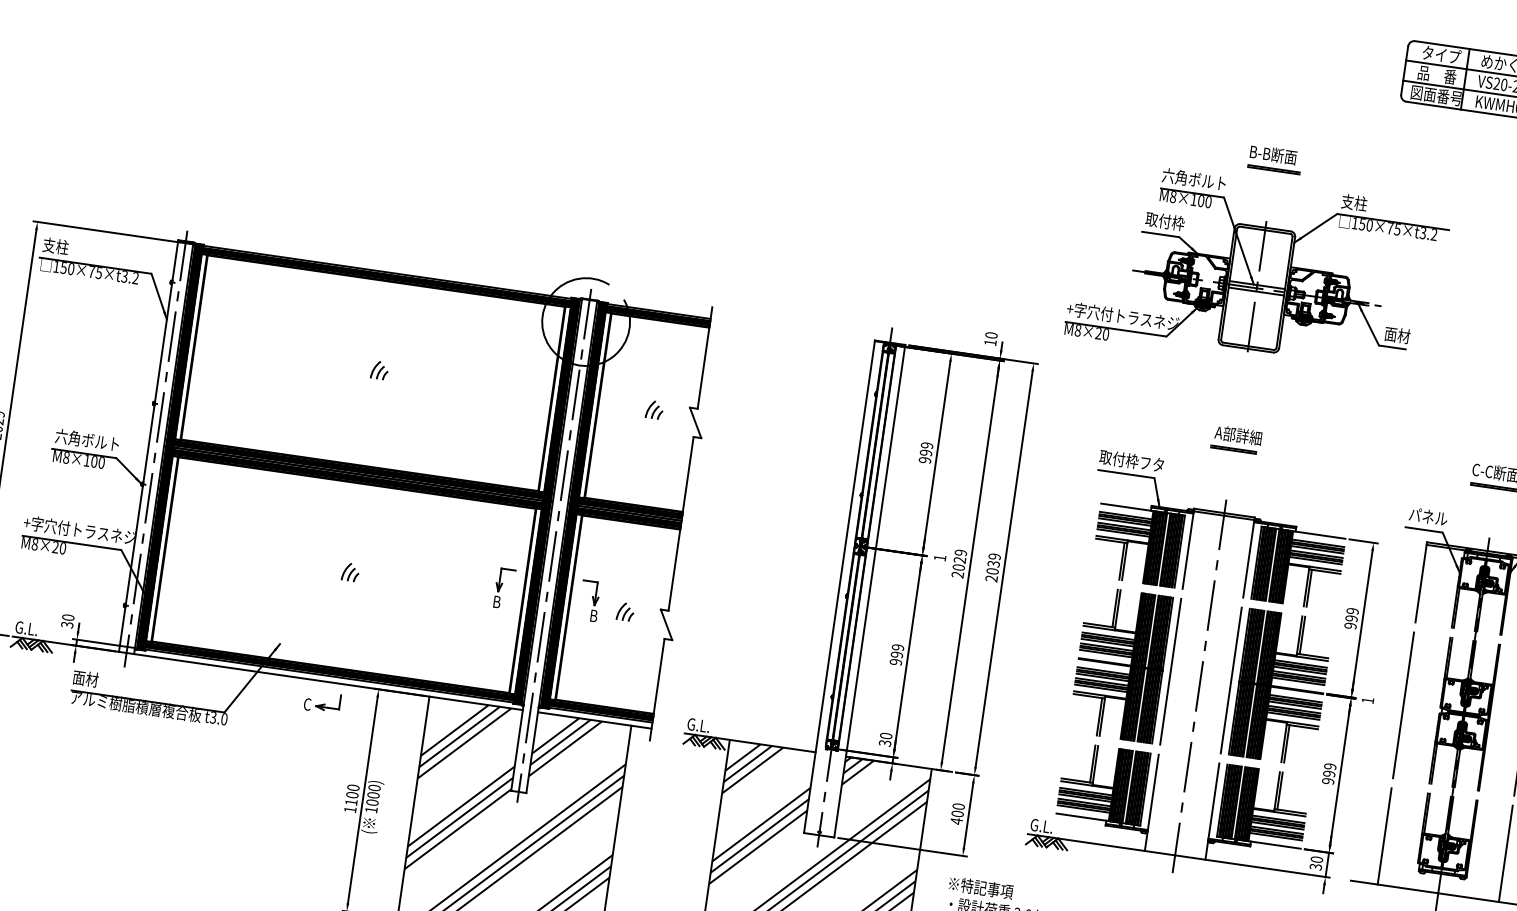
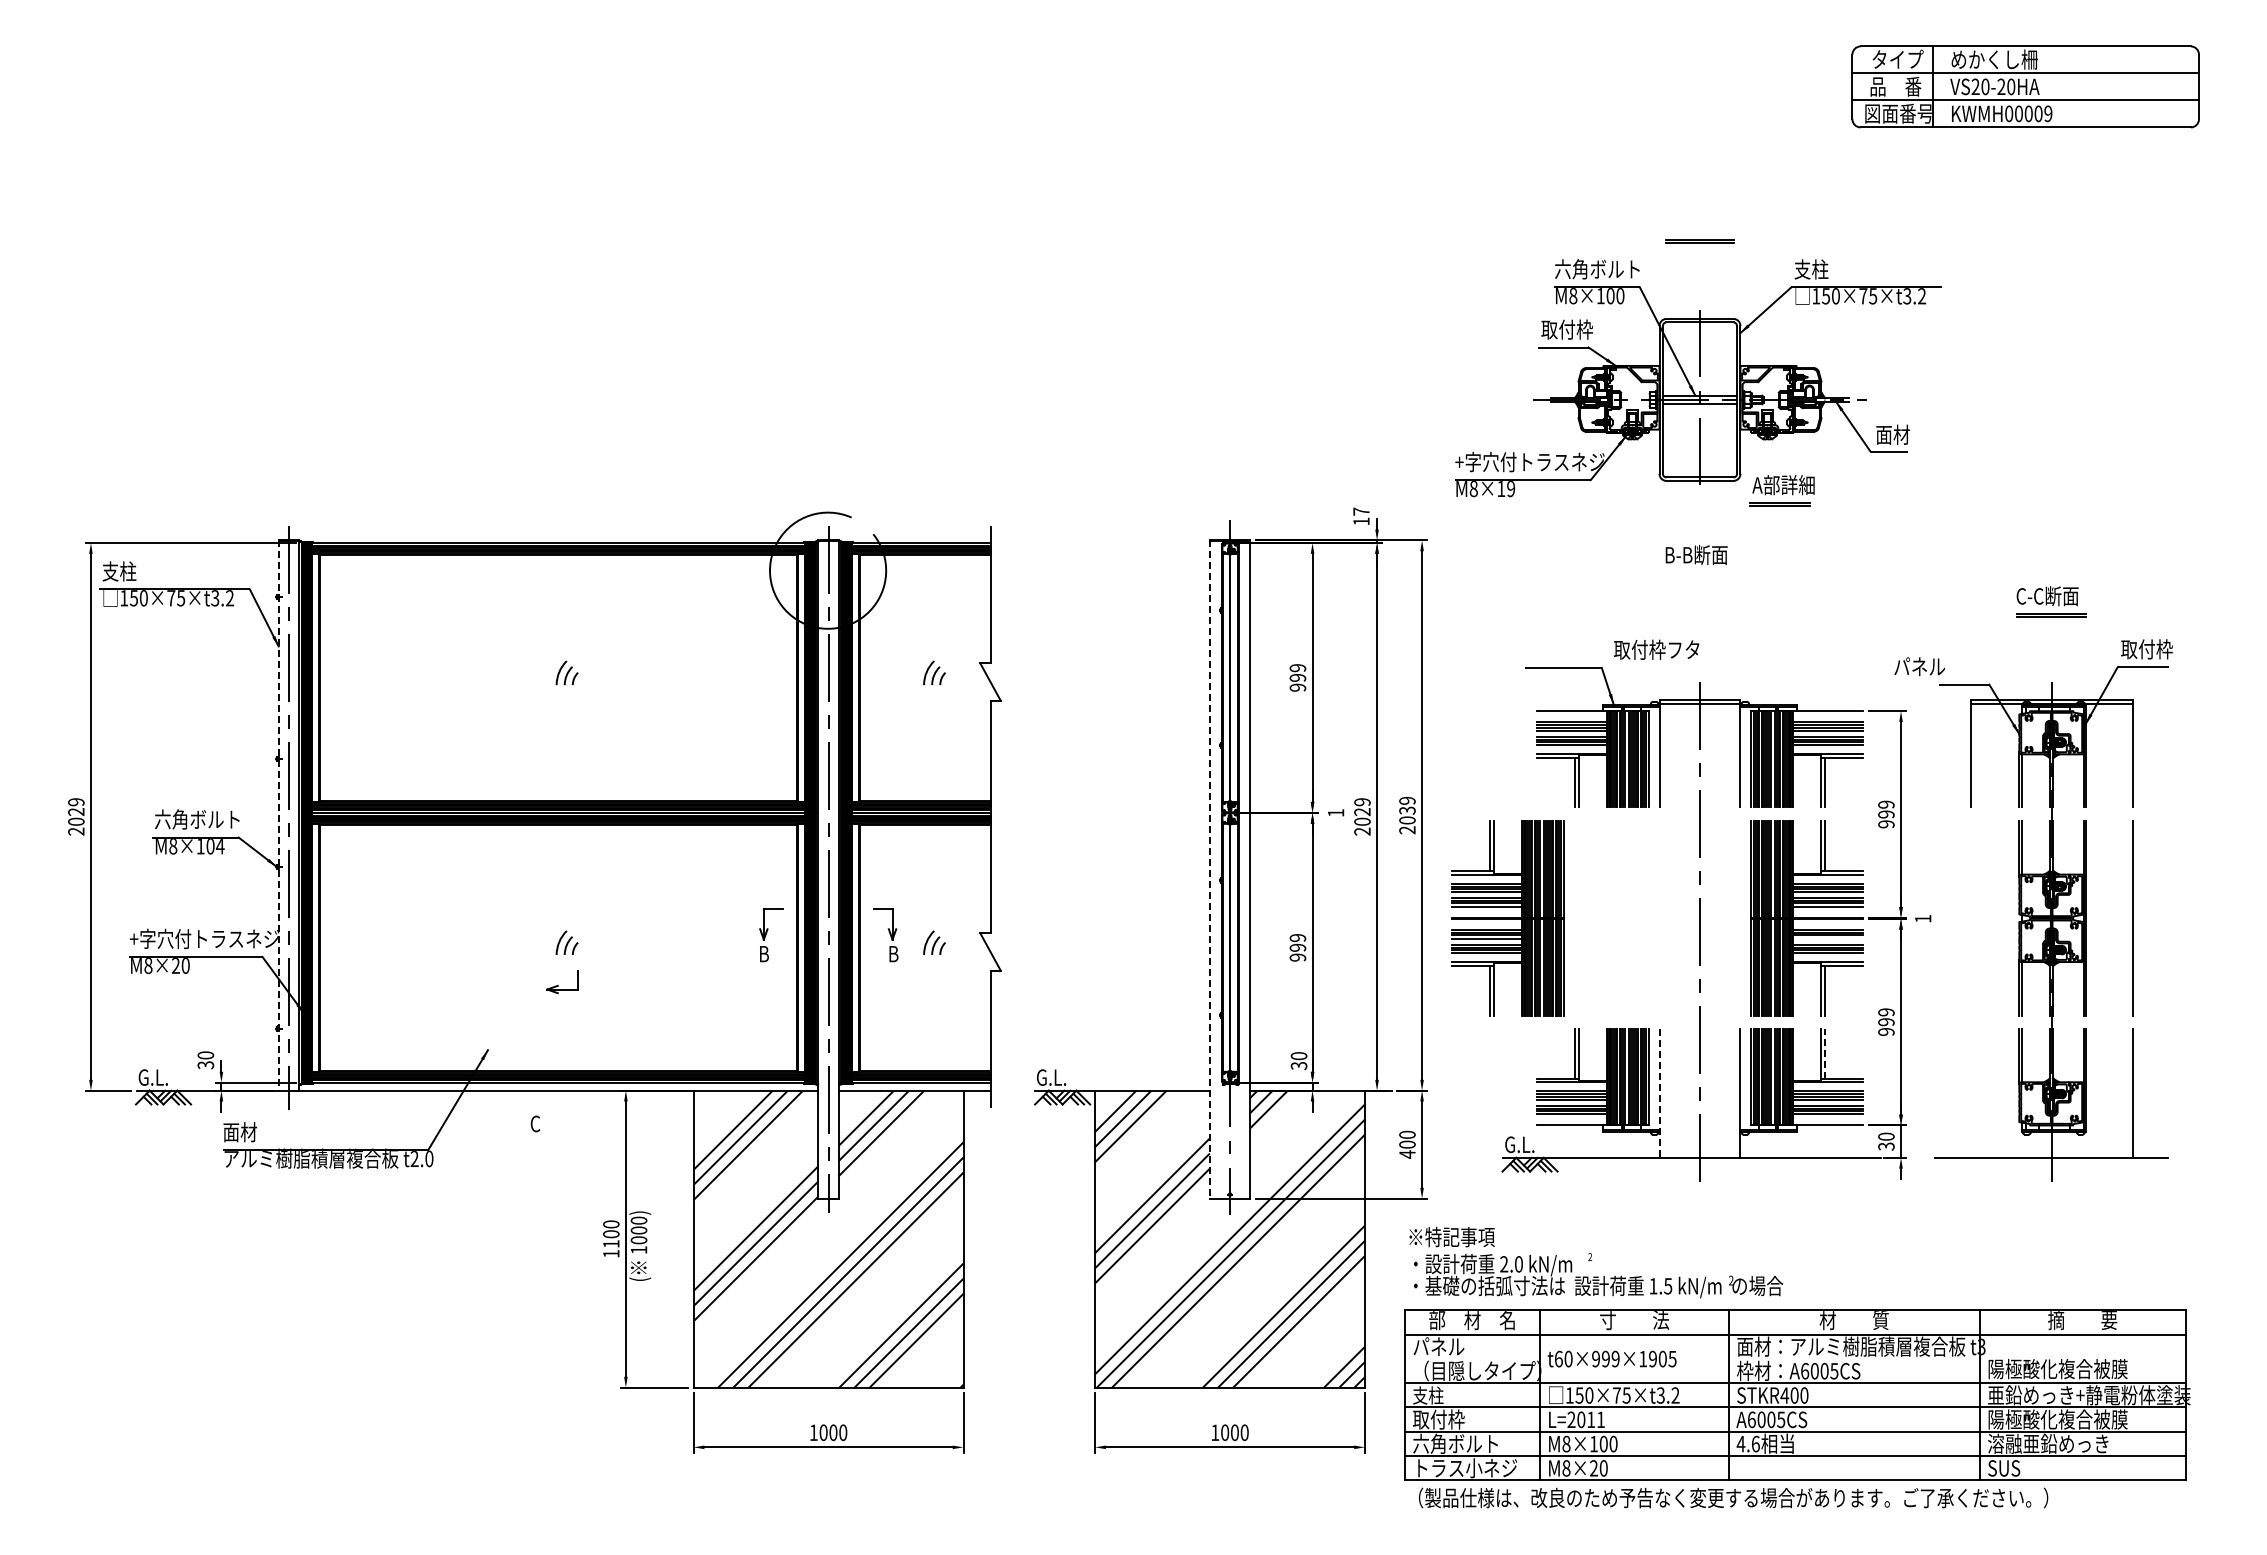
text: (1273, 154) -> (1696, 554), moved
text: (1102, 334) -> (1506, 489), M8×20 -> M8×19
text: (991, 335) -> (1361, 511), 10 -> 17
part: (1236, 439) -> (1781, 490), moved
line: (148, 446) -> (278, 816), solid -> dashed
text: (1131, 460) -> (1656, 649), moved
text: (101, 462) -> (219, 846), M8×100 -> M8×104
text: (1428, 516) -> (1919, 666), moved
line: (839, 587) -> (1209, 870), solid -> dashed
part: (1120, 664) -> (1507, 918), moved
line: (1170, 671) -> (1659, 917), removed
line: (1231, 679) -> (1740, 917), removed
part: (328, 702) -> (562, 982), moved
line: (1403, 704) -> (1970, 917), removed
line: (1294, 705) -> (1828, 938), removed
text: (213, 718) -> (414, 1159), t3.0 -> t2.0
line: (1280, 790) -> (1825, 1053), solid -> dashed
line: (1151, 803) -> (1659, 1094), solid -> dashed
line: (1384, 836) -> (1970, 1093), removed

